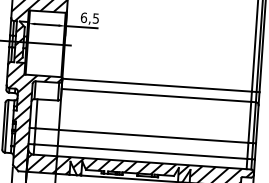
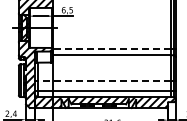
line: (156, 84) -> (111, 48), solid -> dashed
line: (141, 135) -> (104, 80), solid -> dashed

